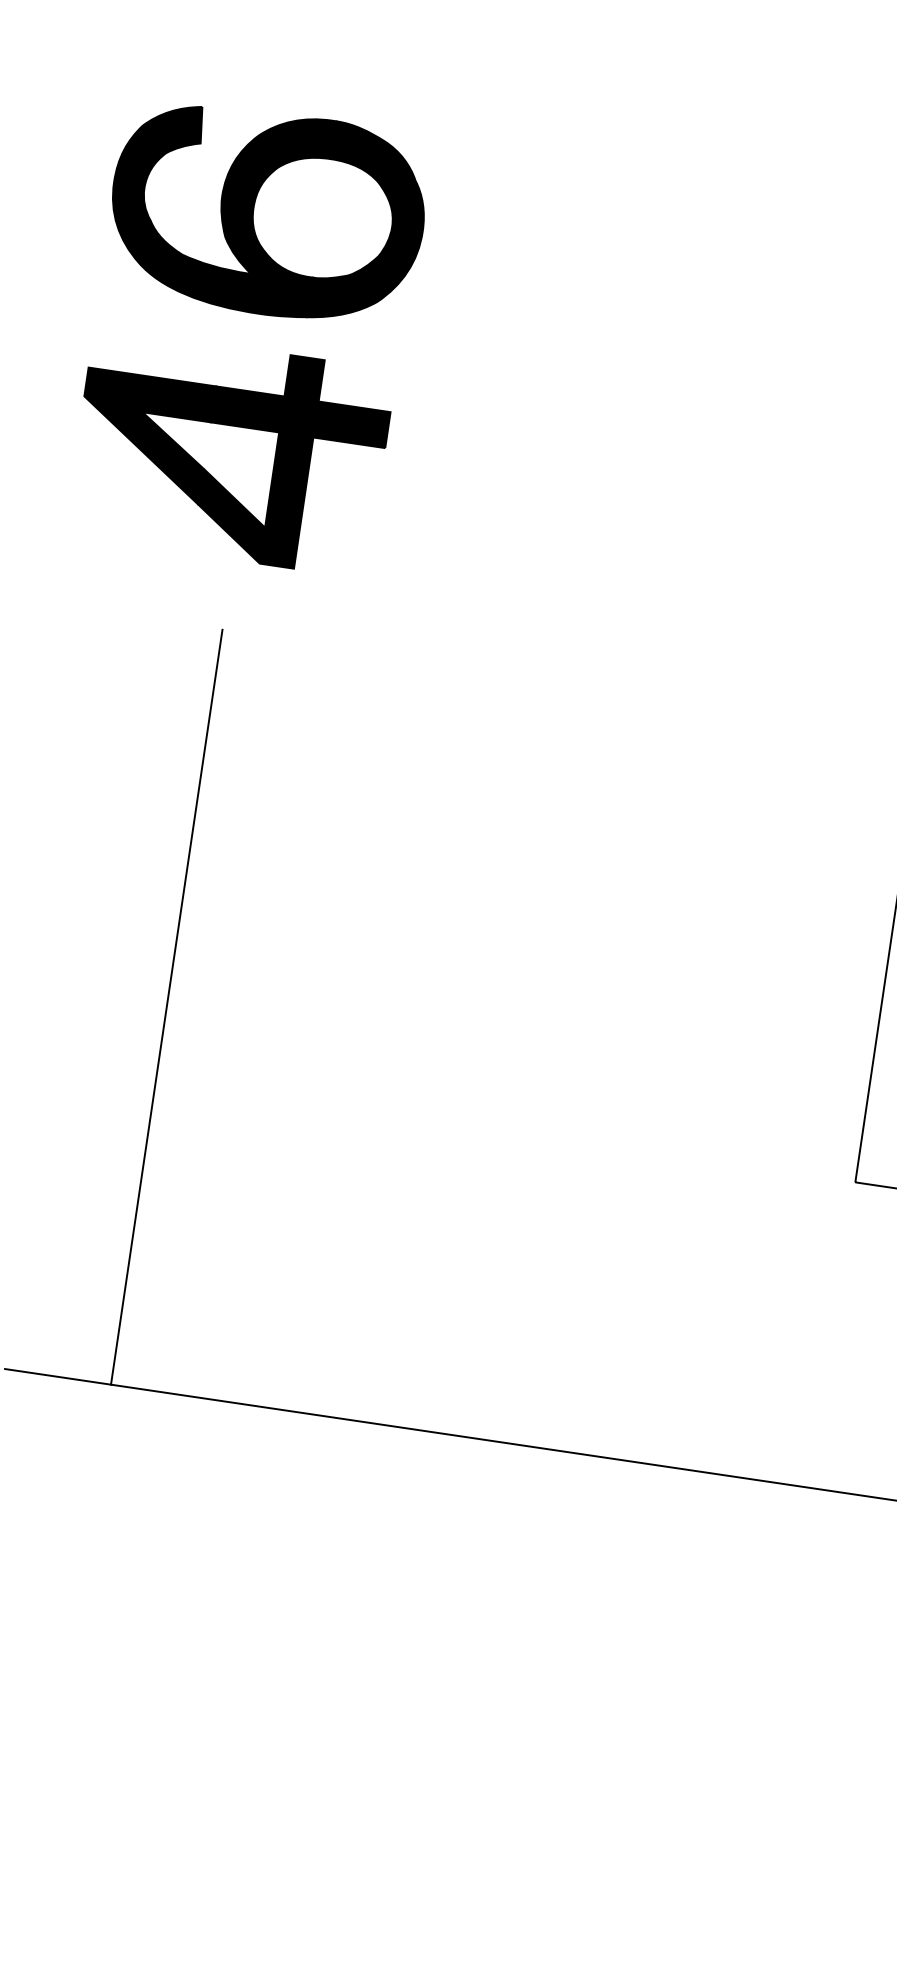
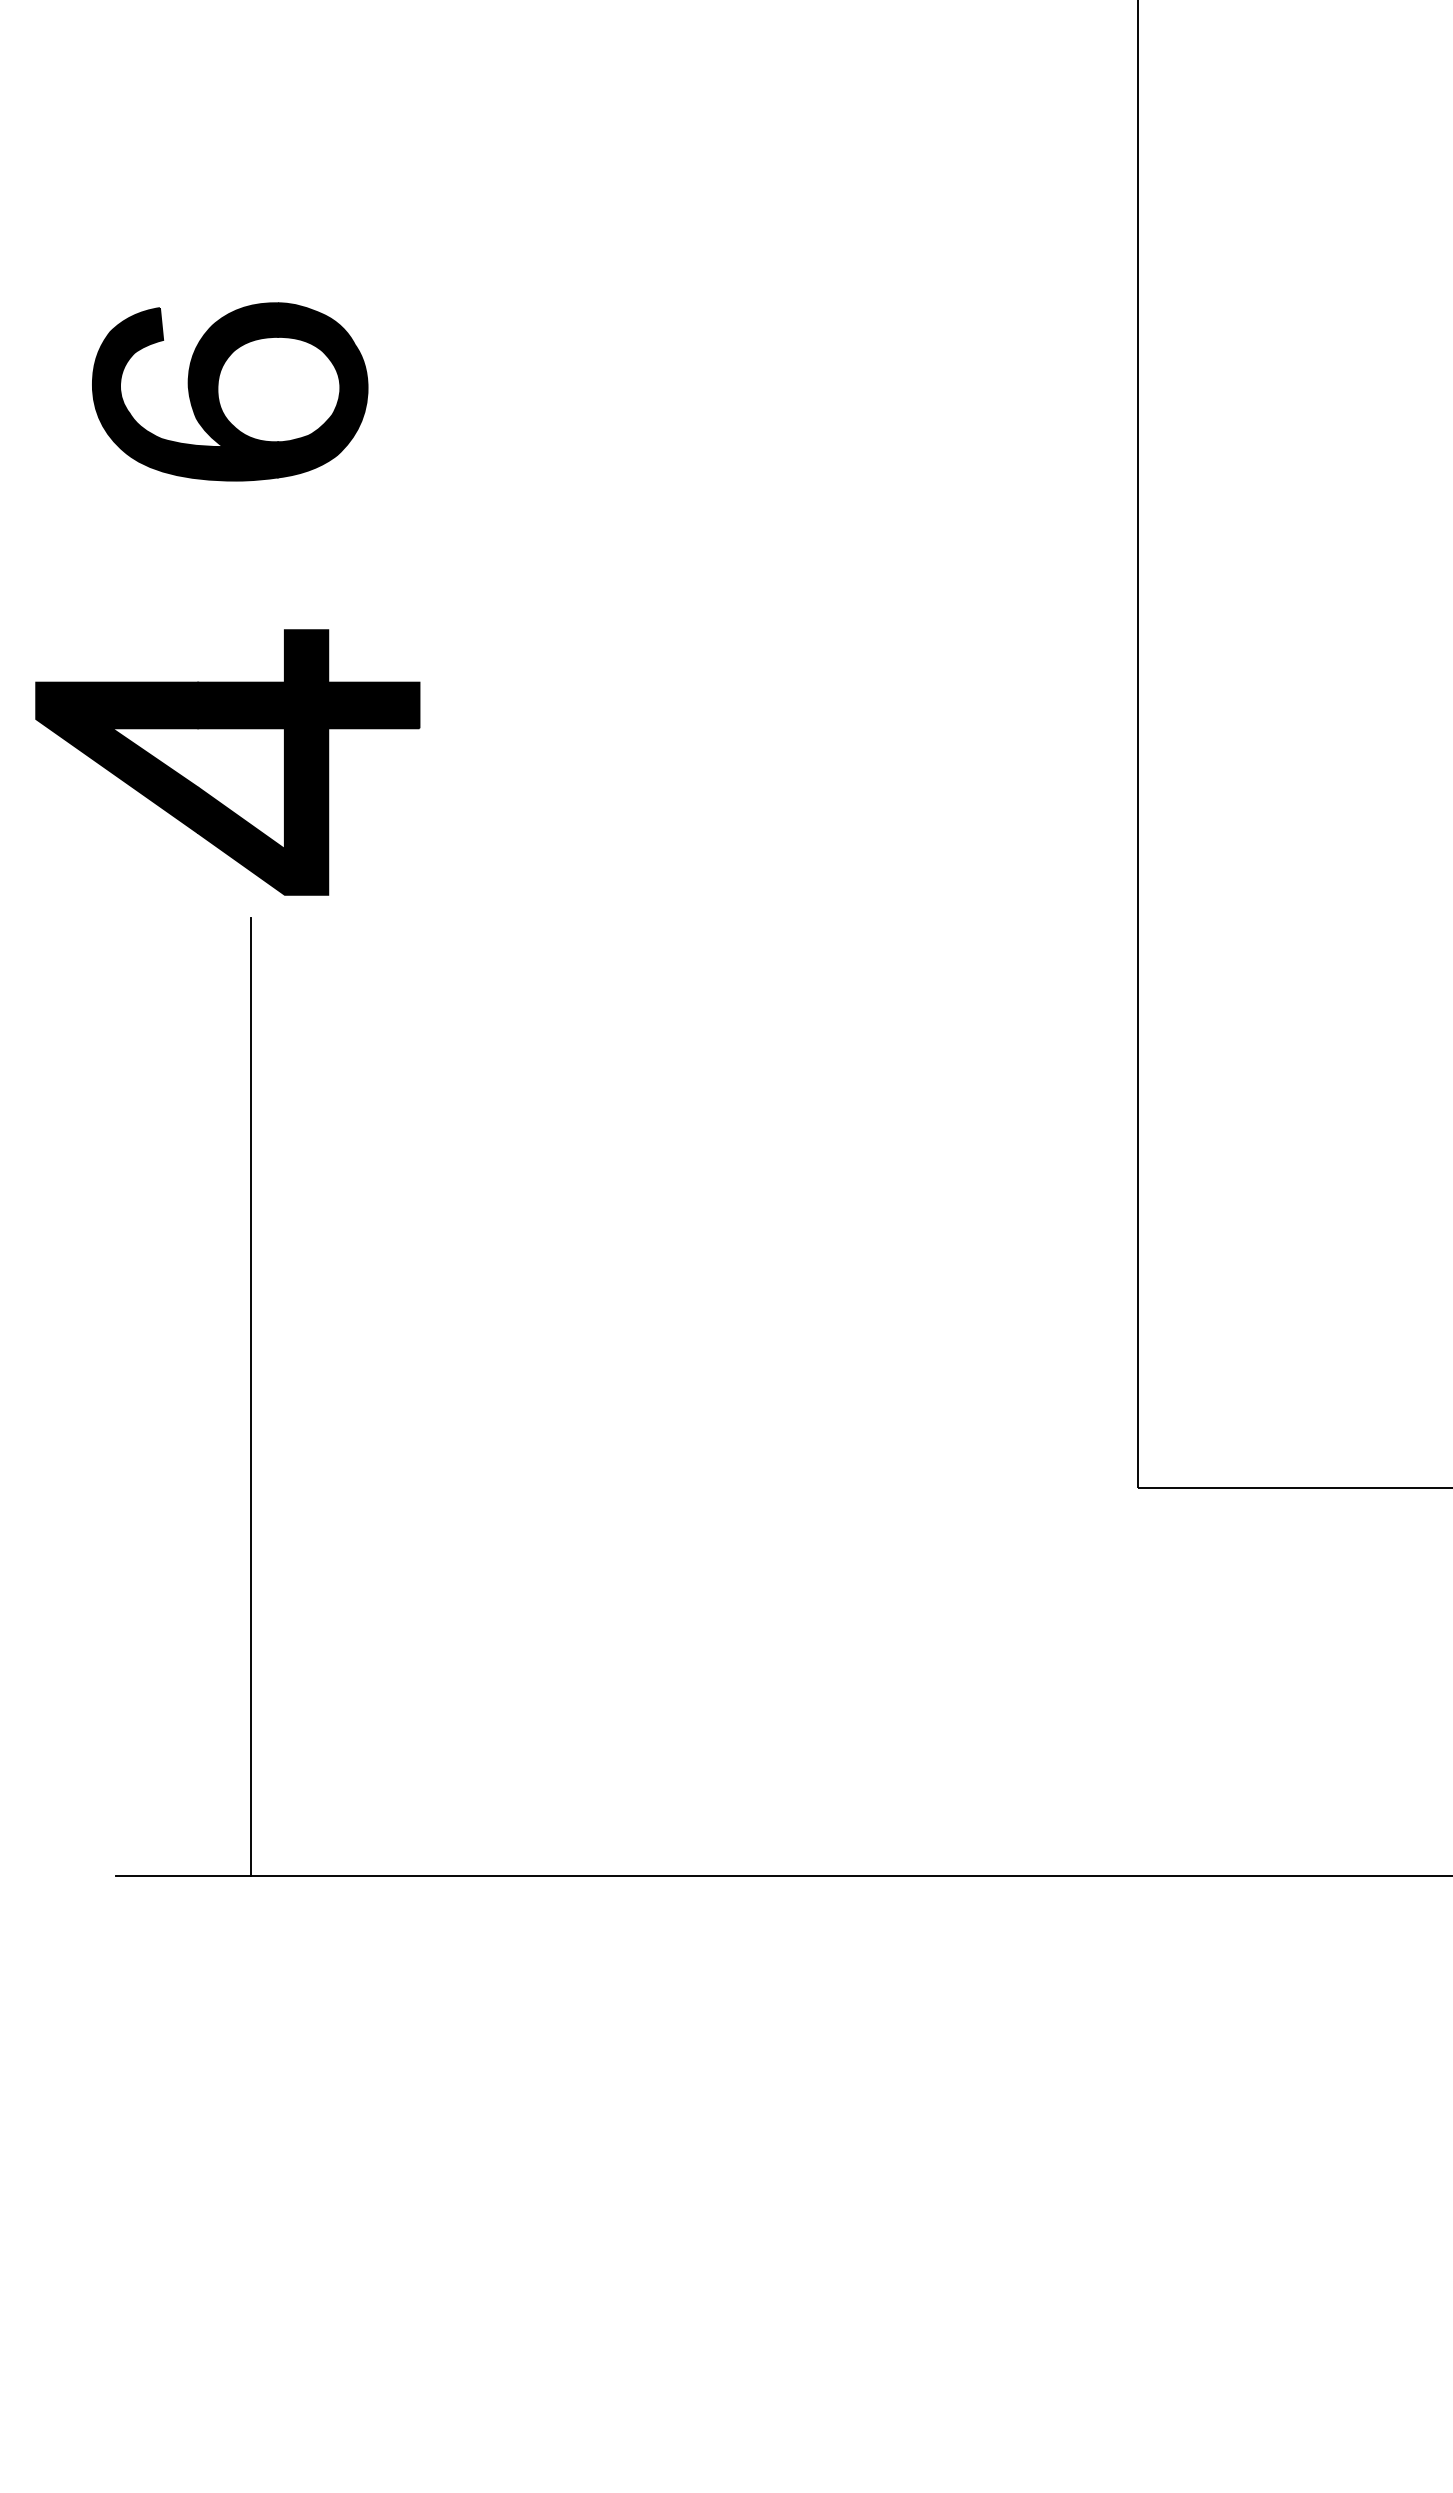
part: (267, 212) -> (230, 391), size x0.7
part: (230, 452) -> (227, 762), moved

